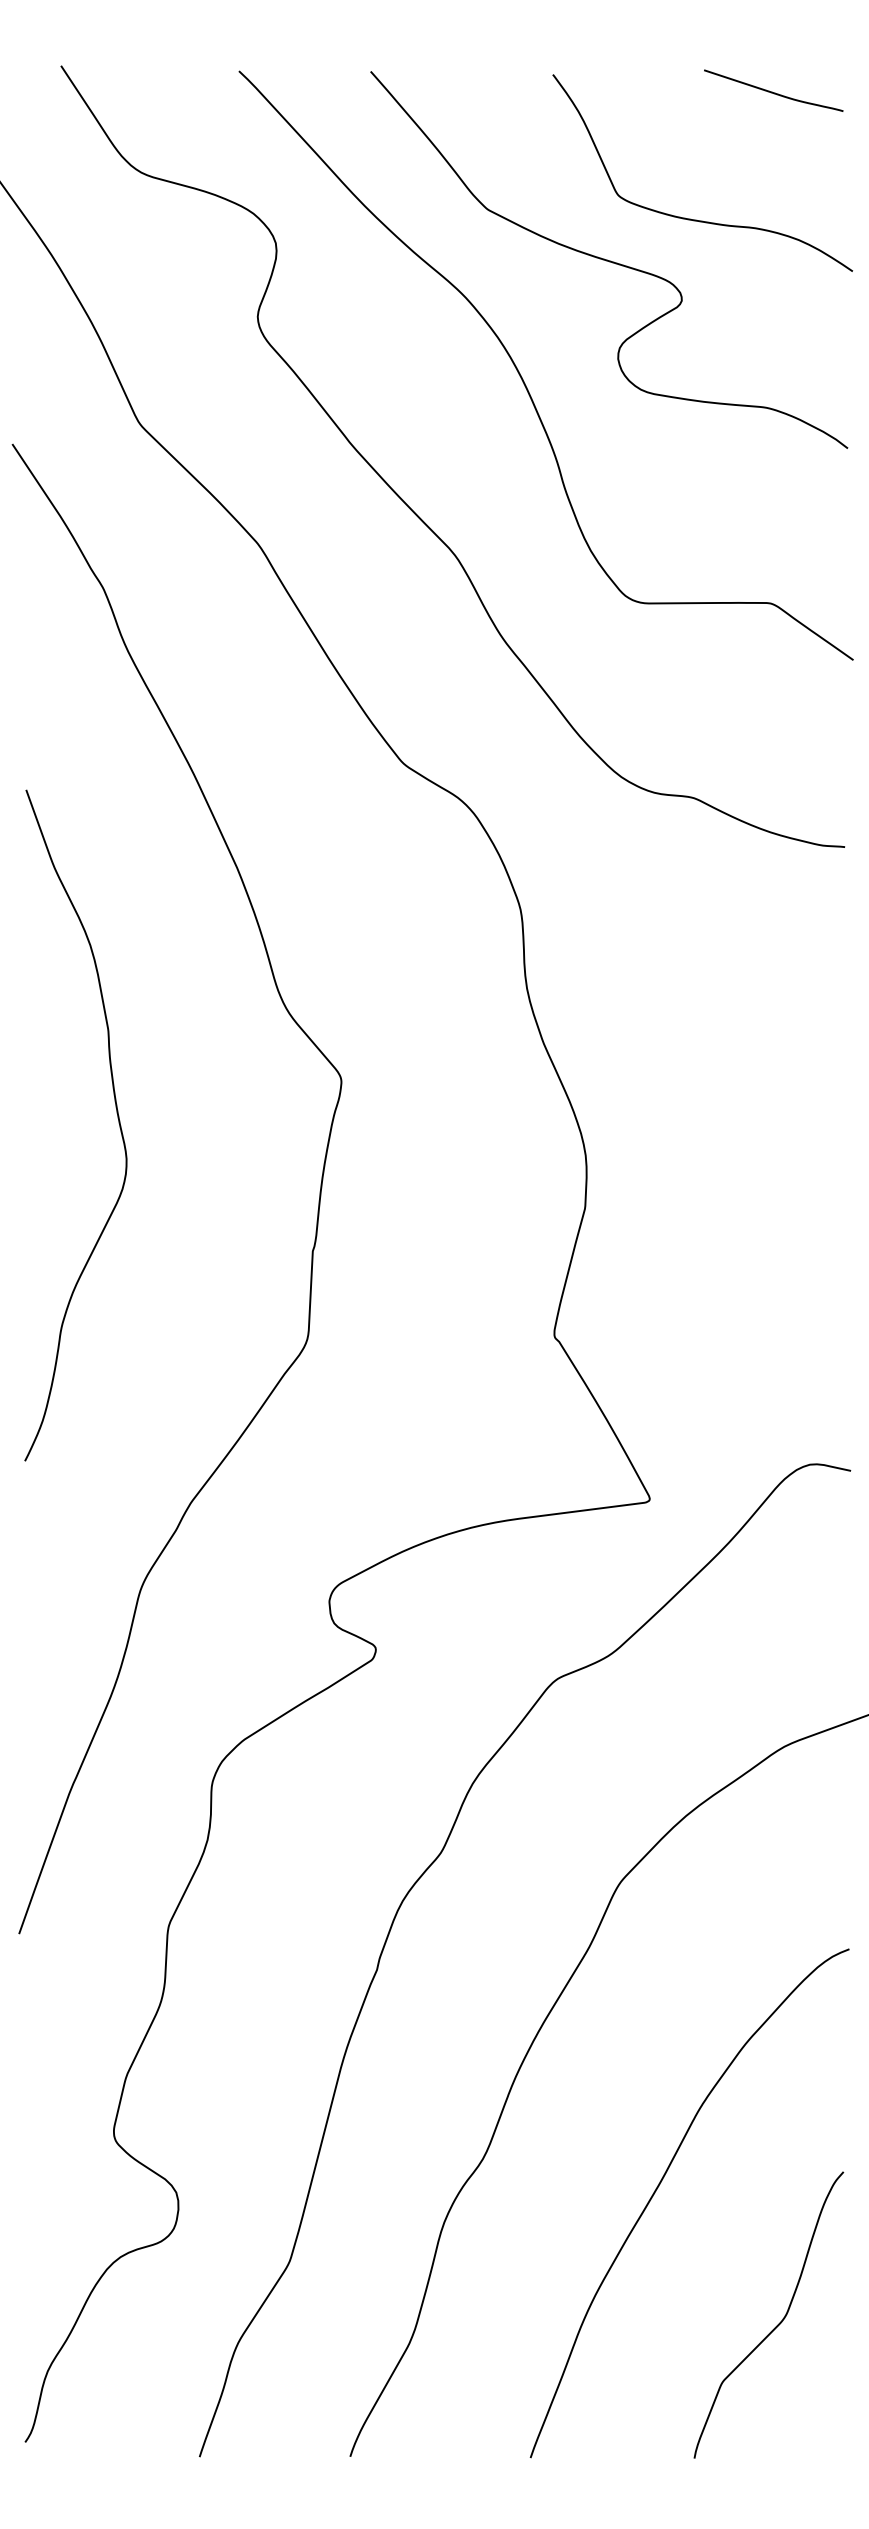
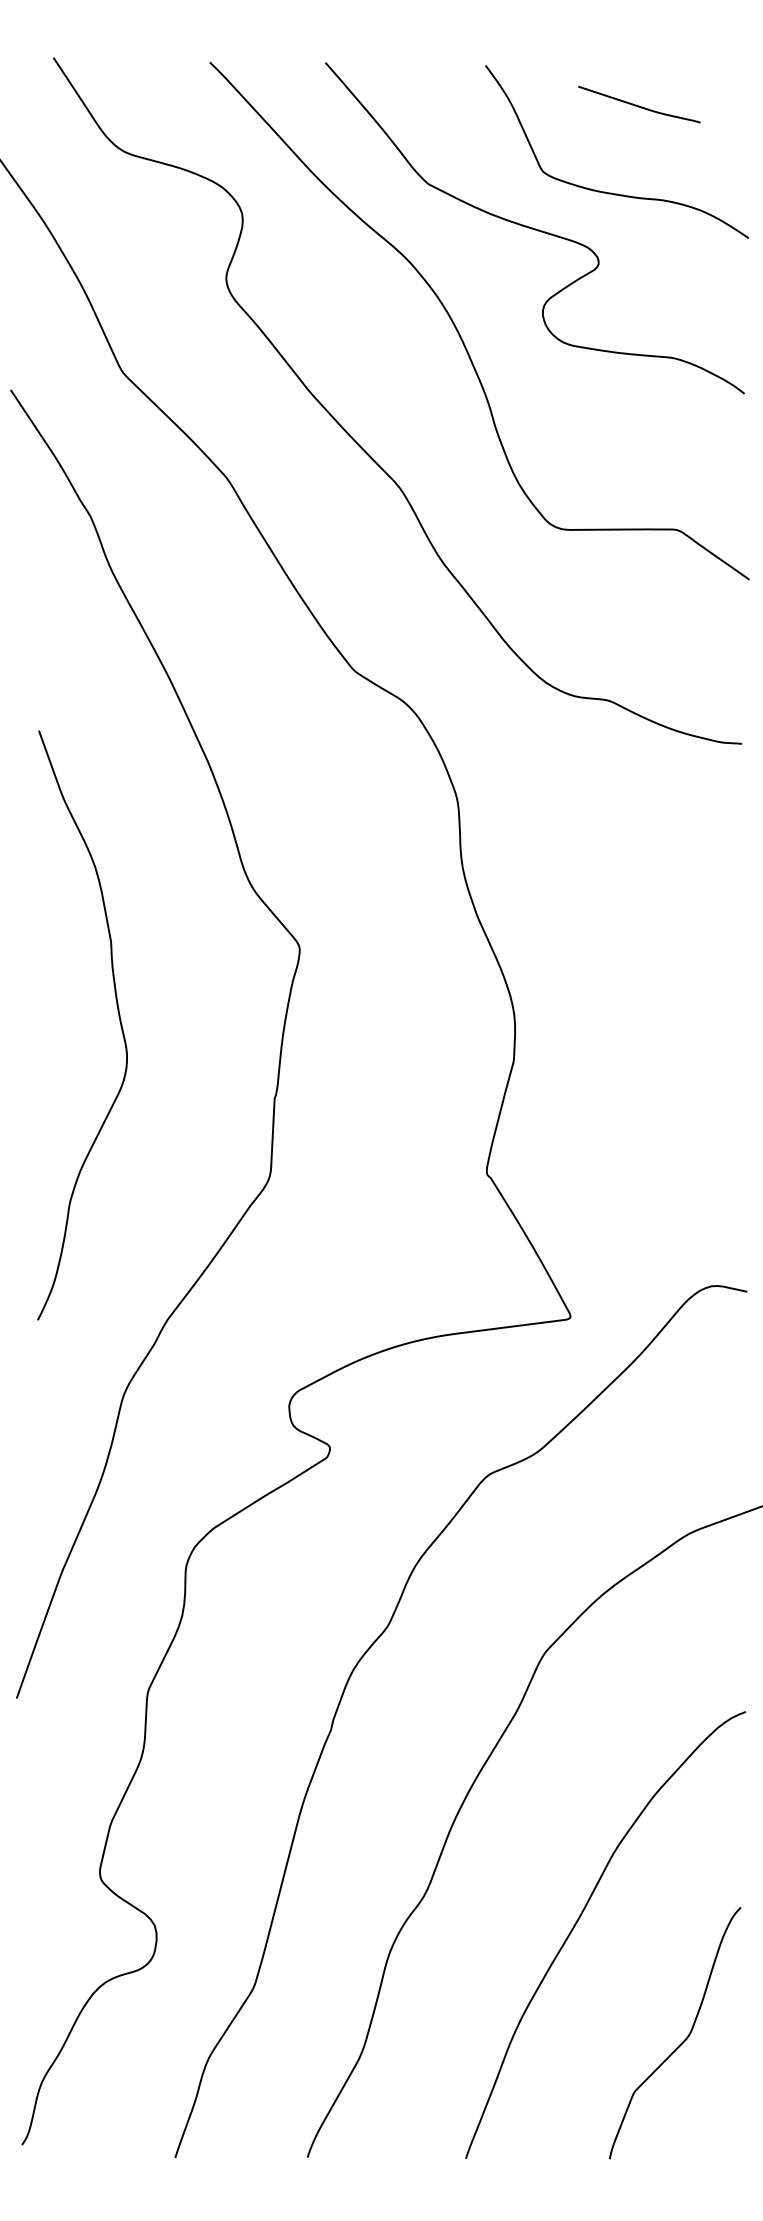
curve: (773, 91) -> (639, 105), moved
curve: (116, 1116) -> (118, 1017), moved

